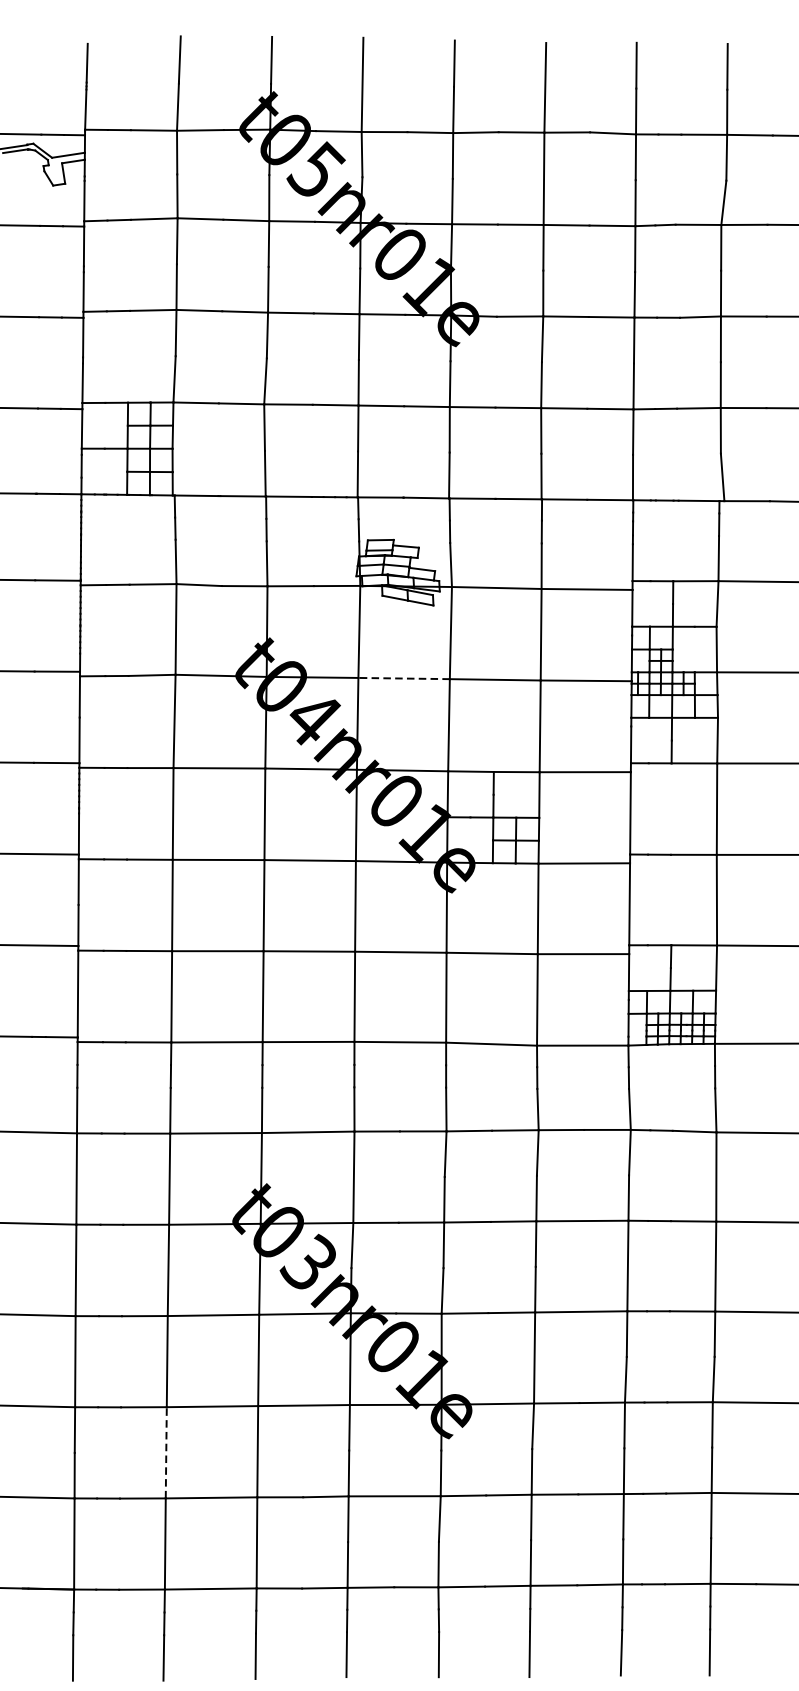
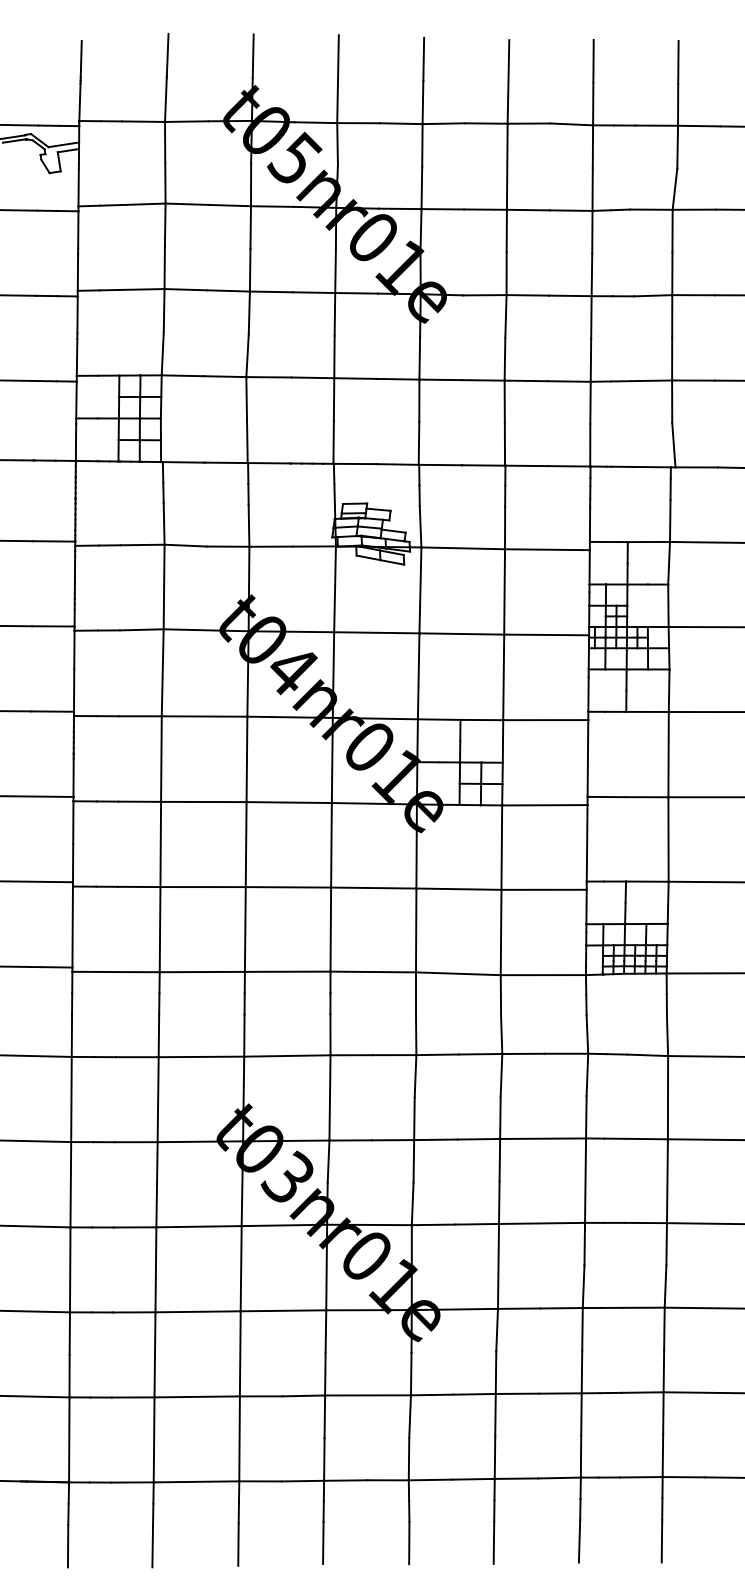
line: (403, 678) -> (376, 632), dashed -> solid
line: (166, 1452) -> (155, 1354), dashed -> solid

